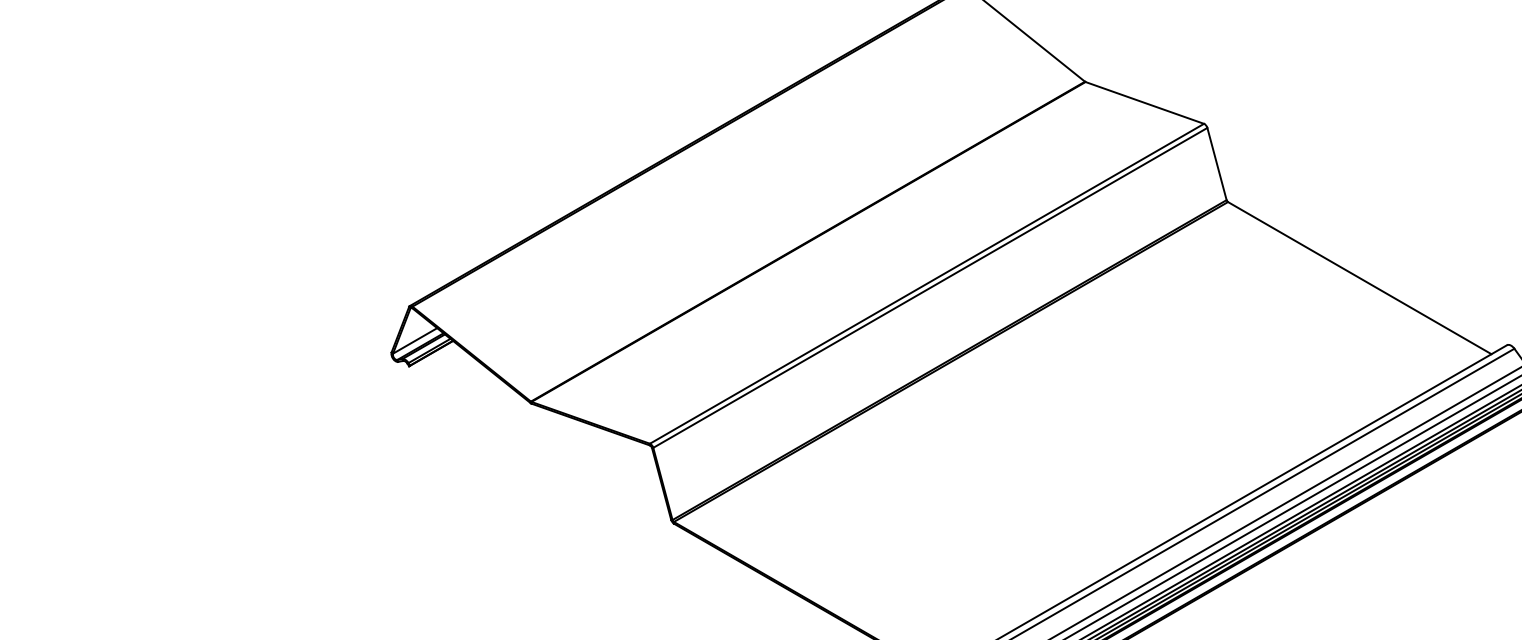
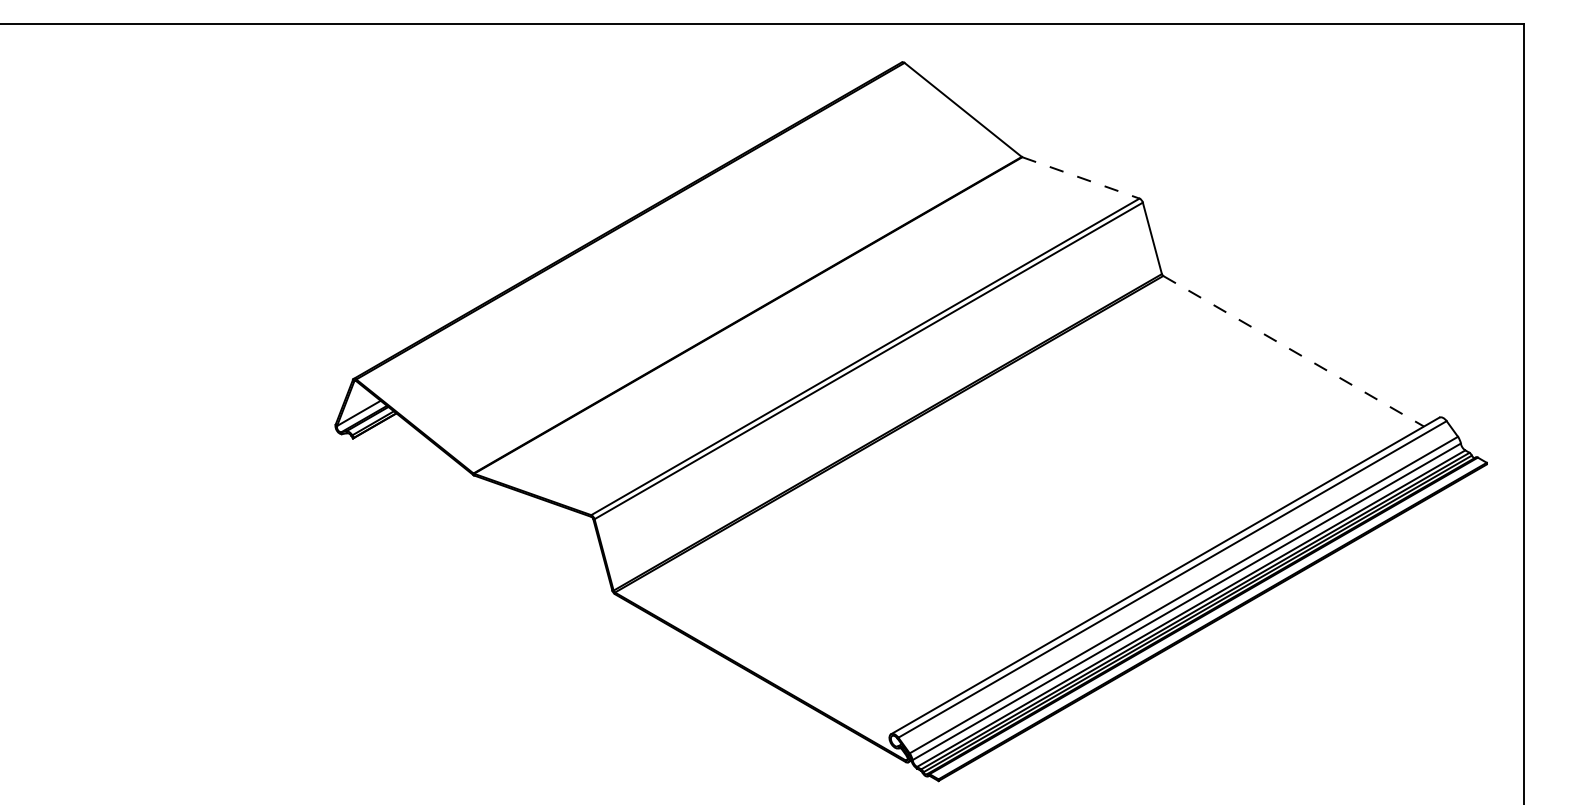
line: (1145, 103) -> (1081, 178), solid -> dashed
line: (1359, 278) -> (1293, 351), solid -> dashed

